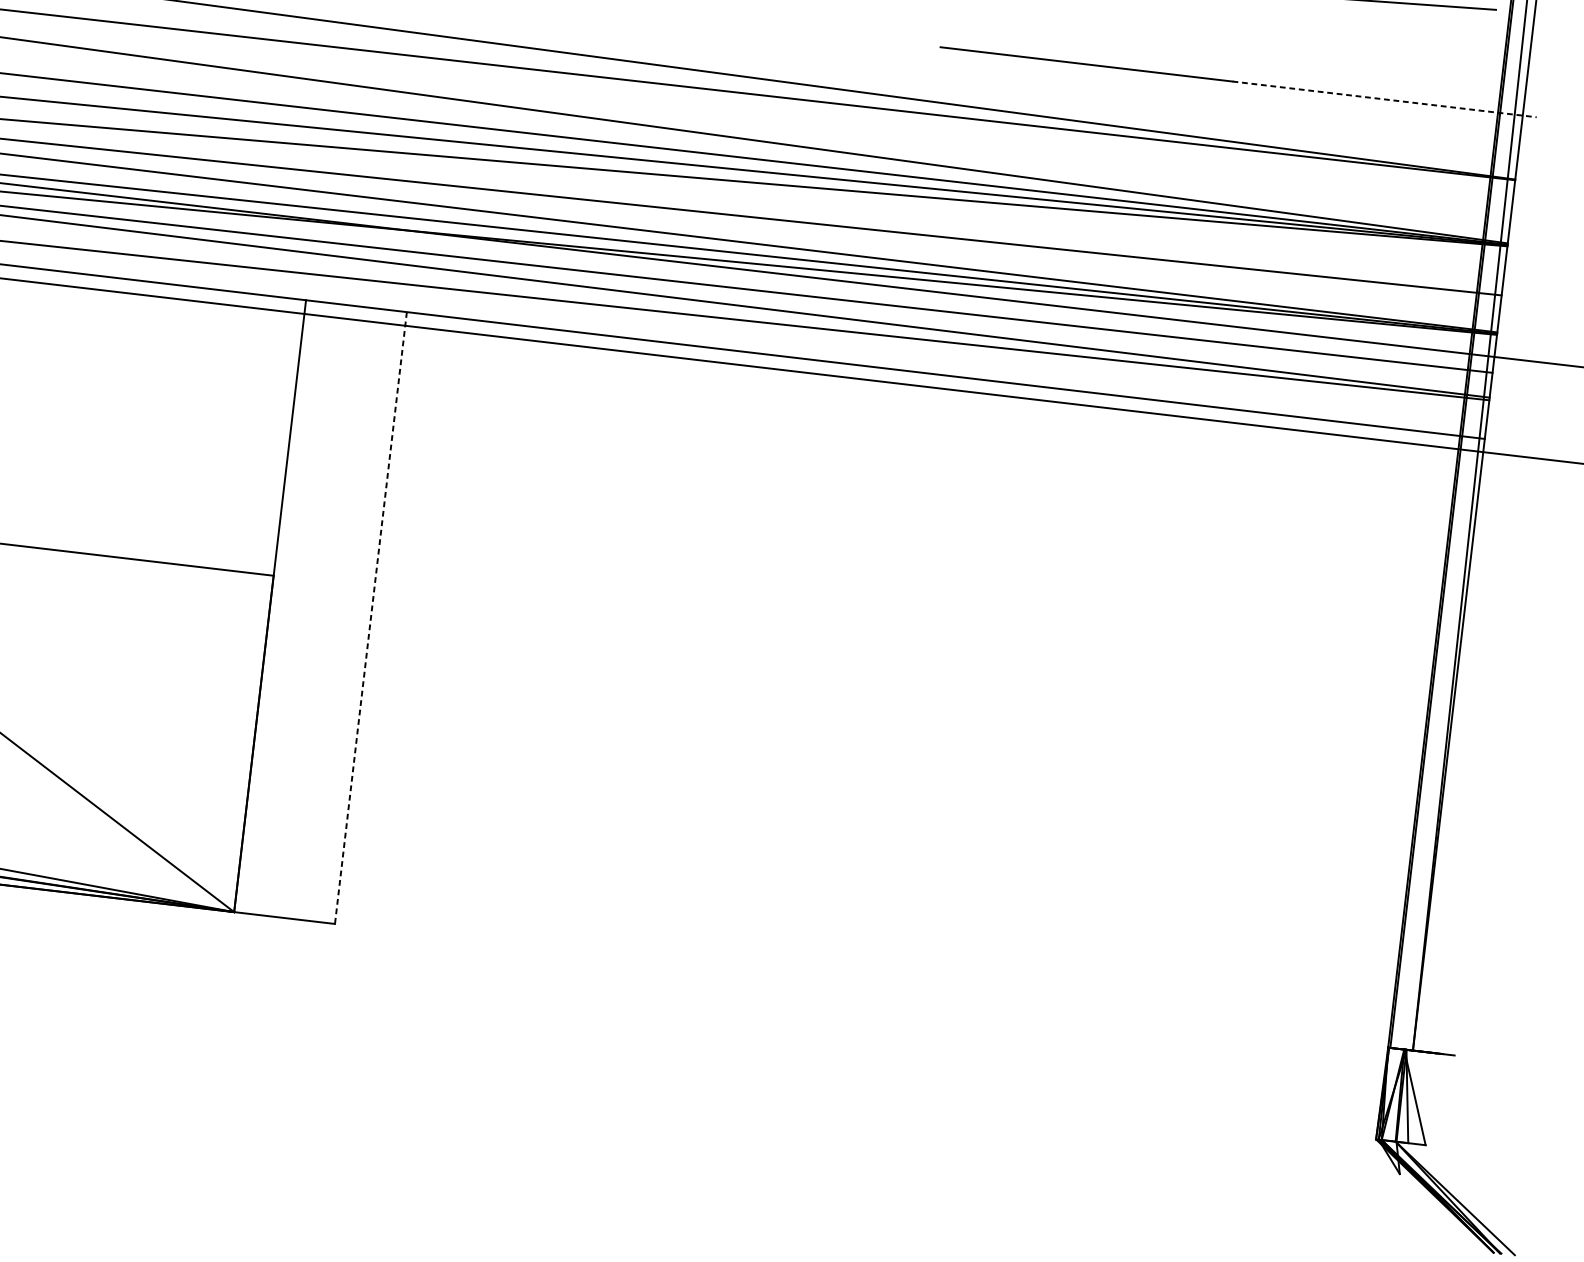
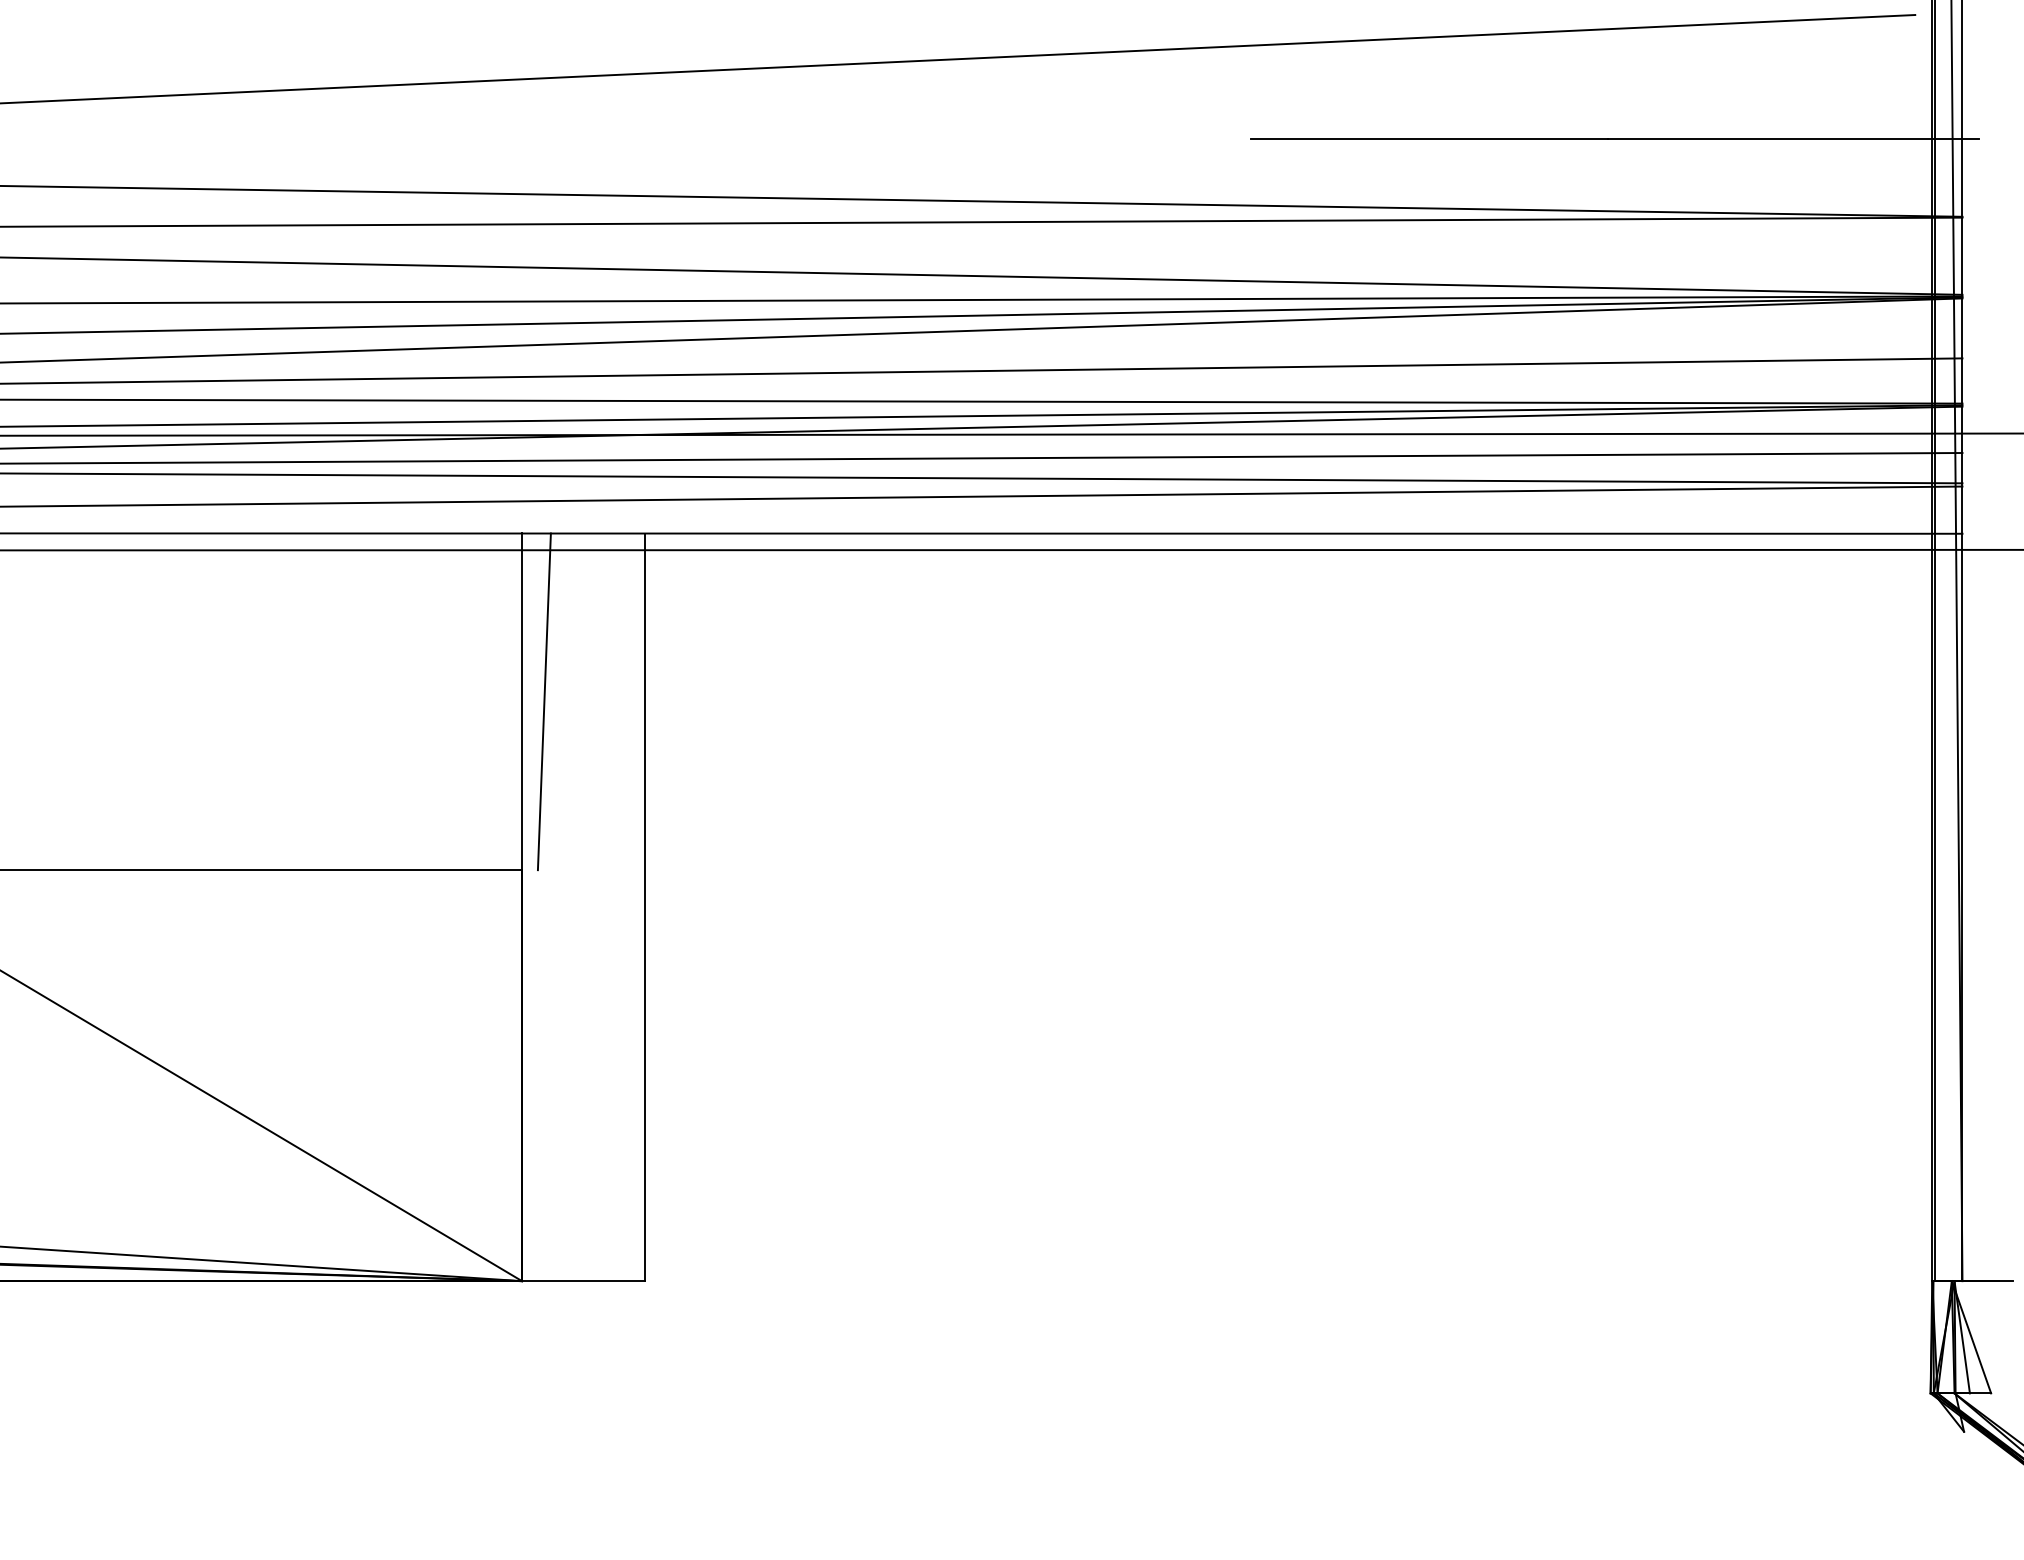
line: (1384, 99) -> (1793, 138), dashed -> solid
line: (307, 439) -> (543, 701), added
line: (371, 618) -> (645, 907), dashed -> solid

